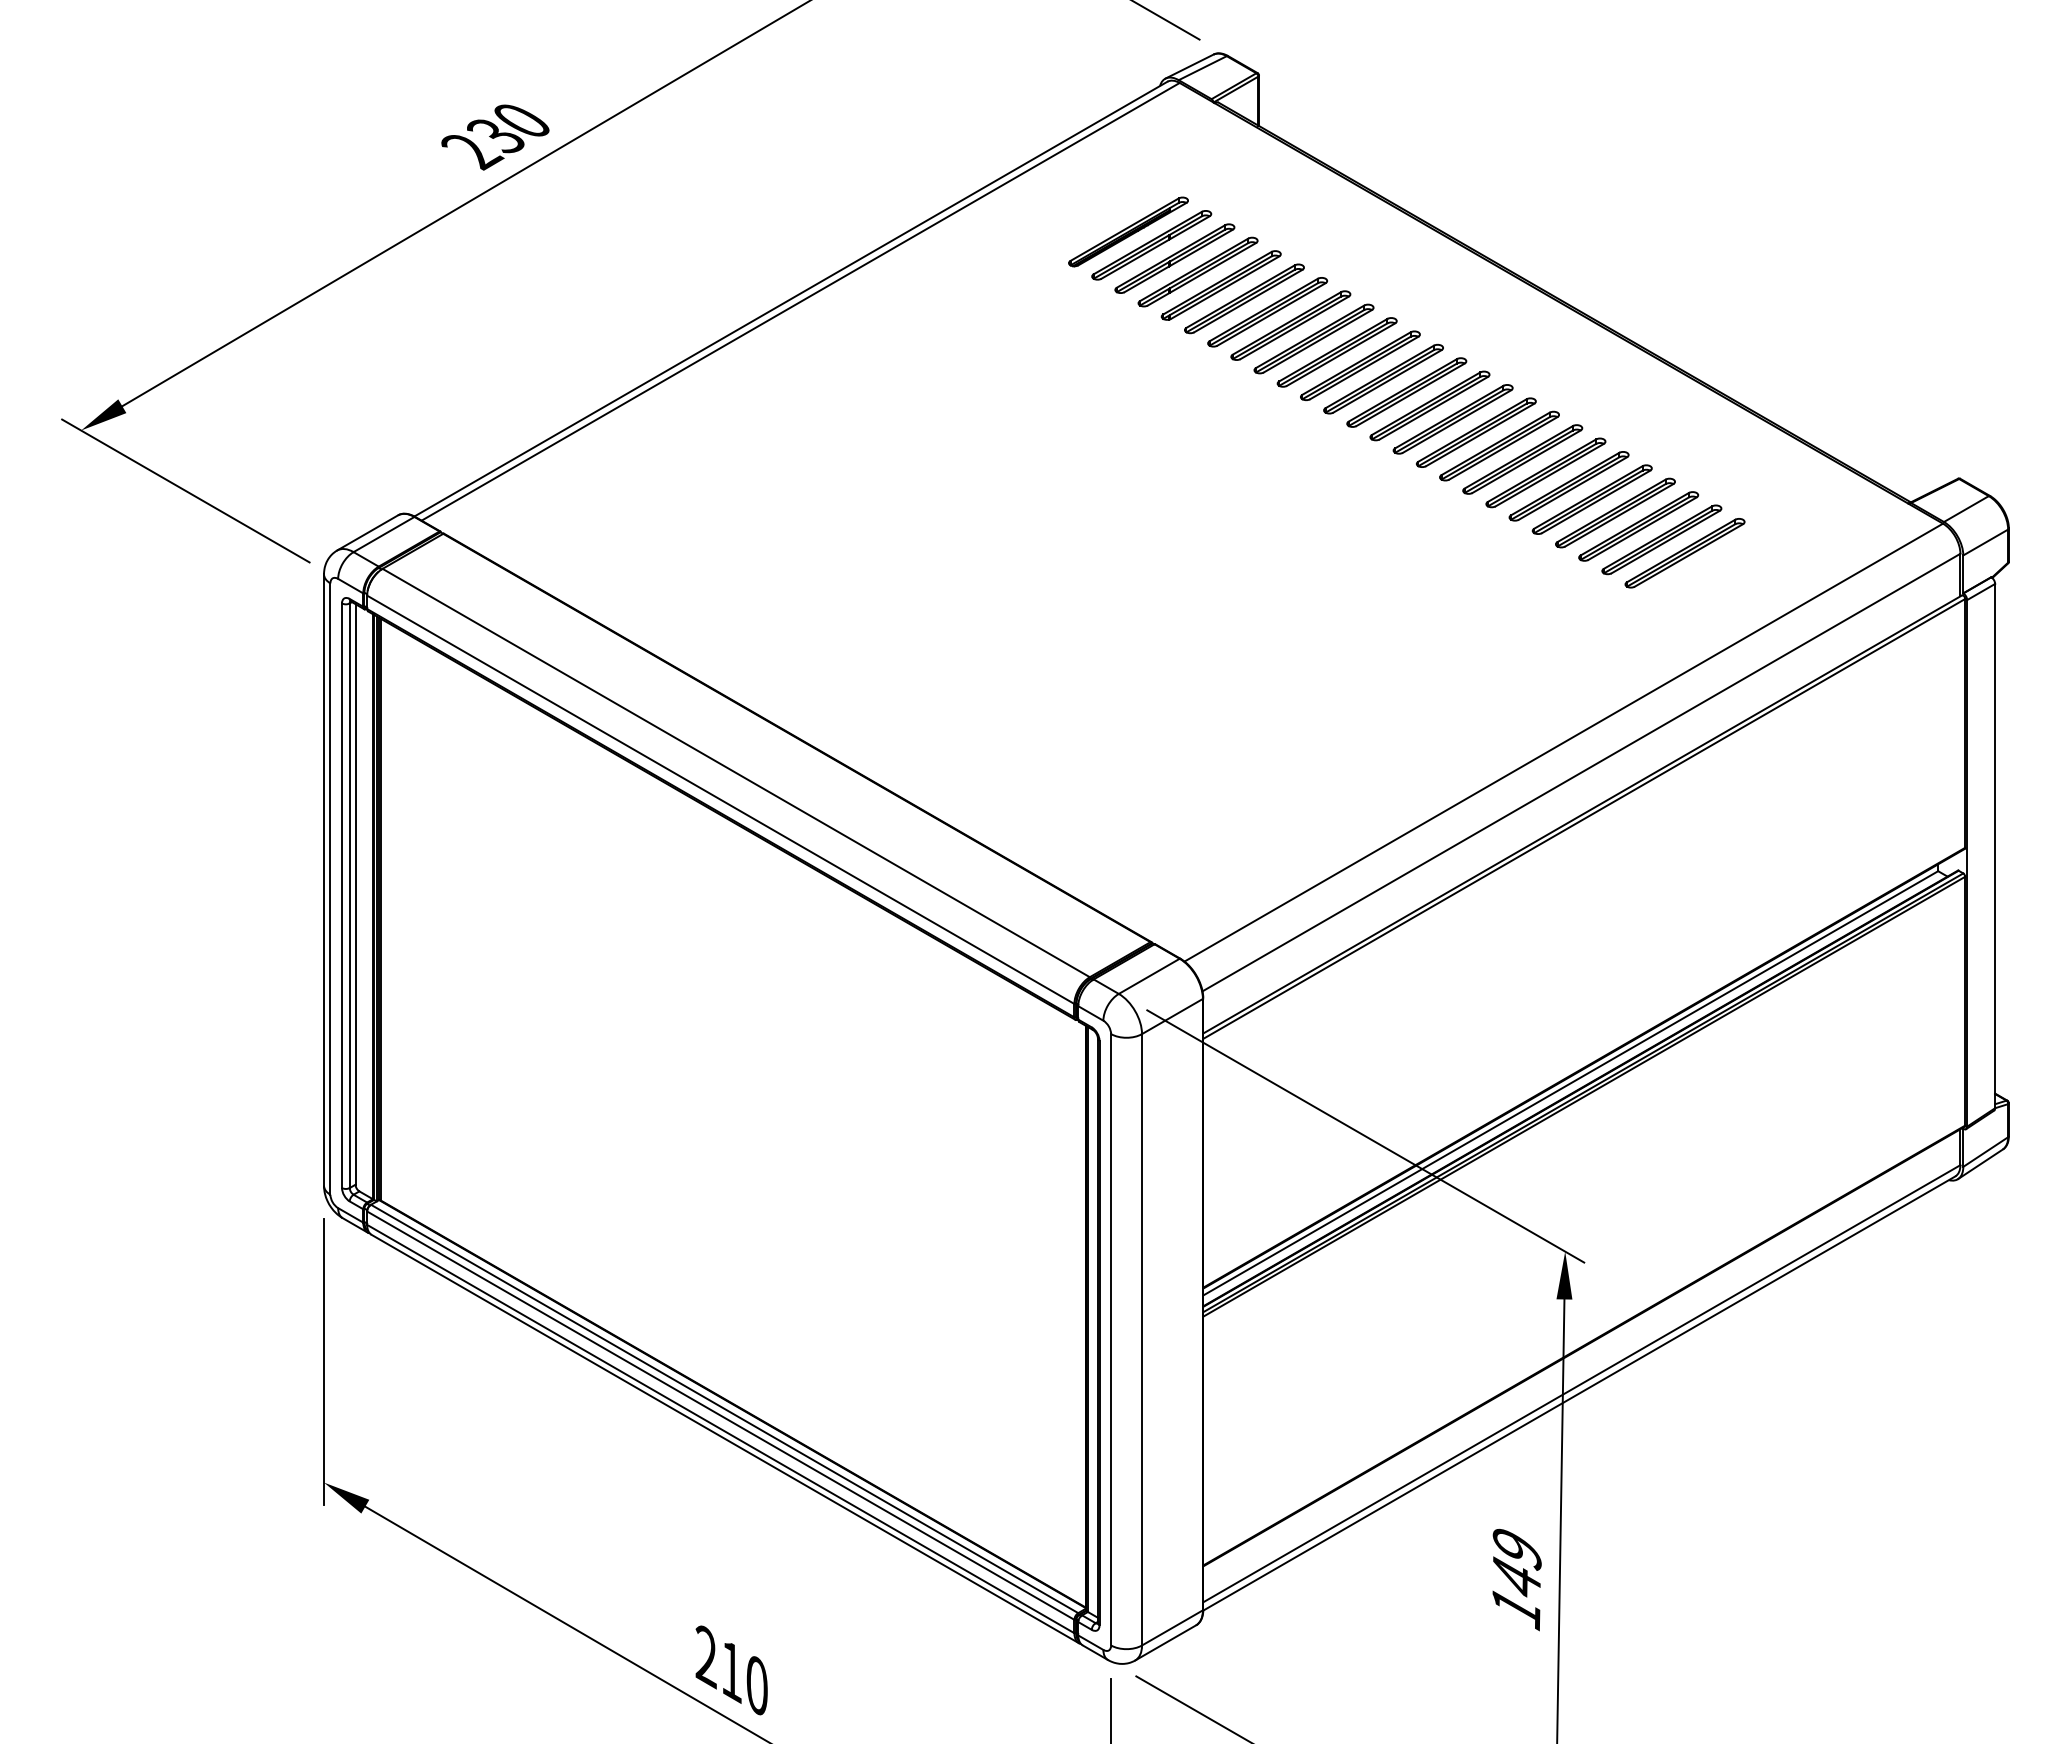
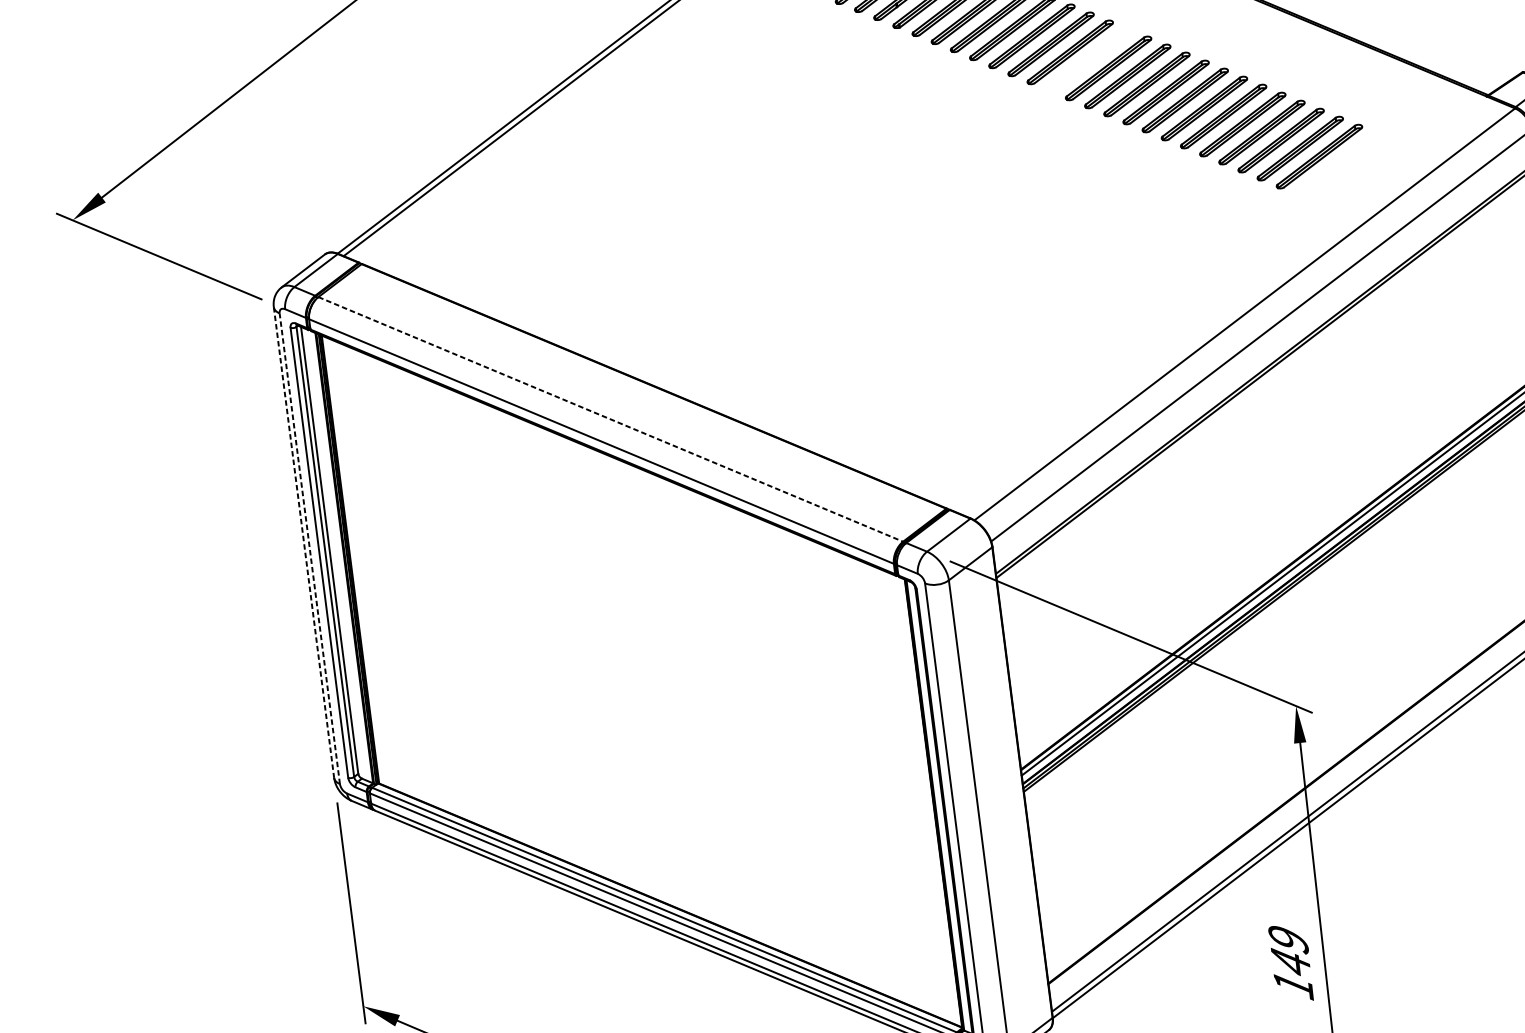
part: (1406, 392) -> (1089, 60), removed
line: (736, 773) -> (611, 419), solid -> dashed
line: (324, 880) -> (304, 542), solid -> dashed
line: (330, 889) -> (309, 549), solid -> dashed

